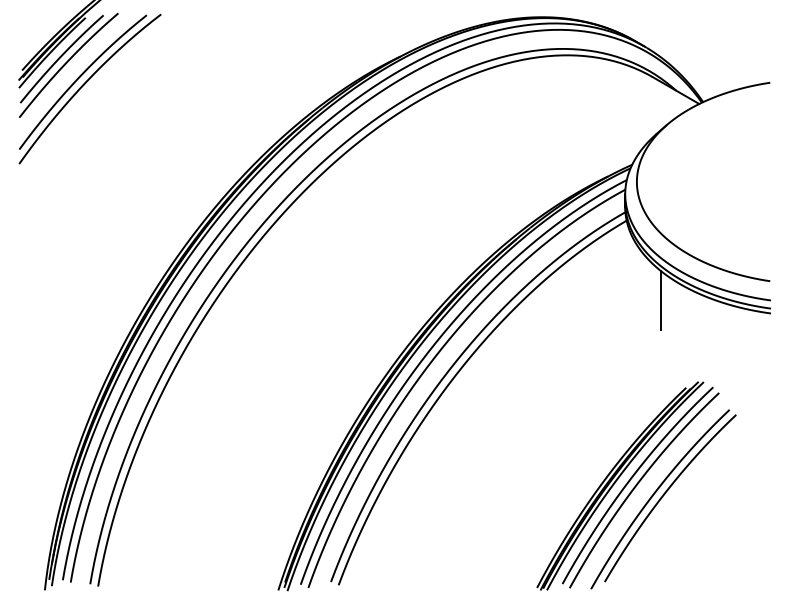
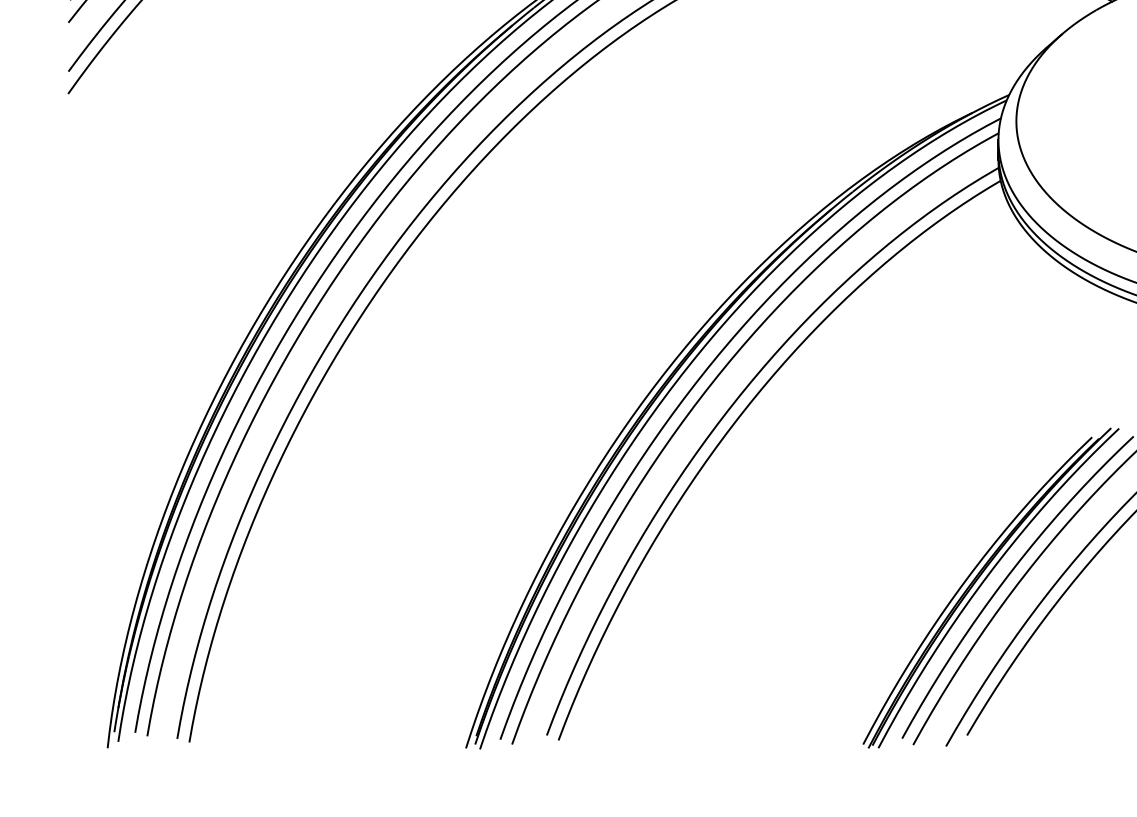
line: (661, 300) -> (1054, 303), removed

